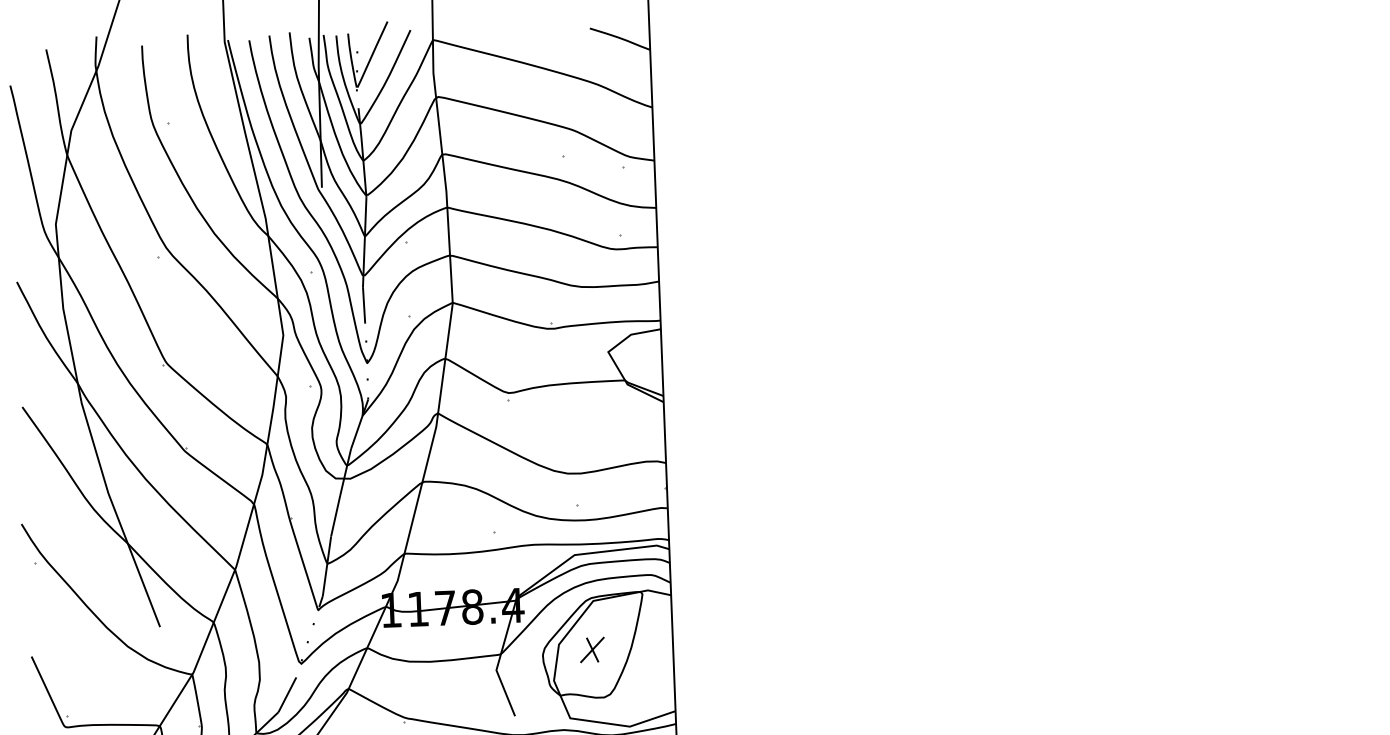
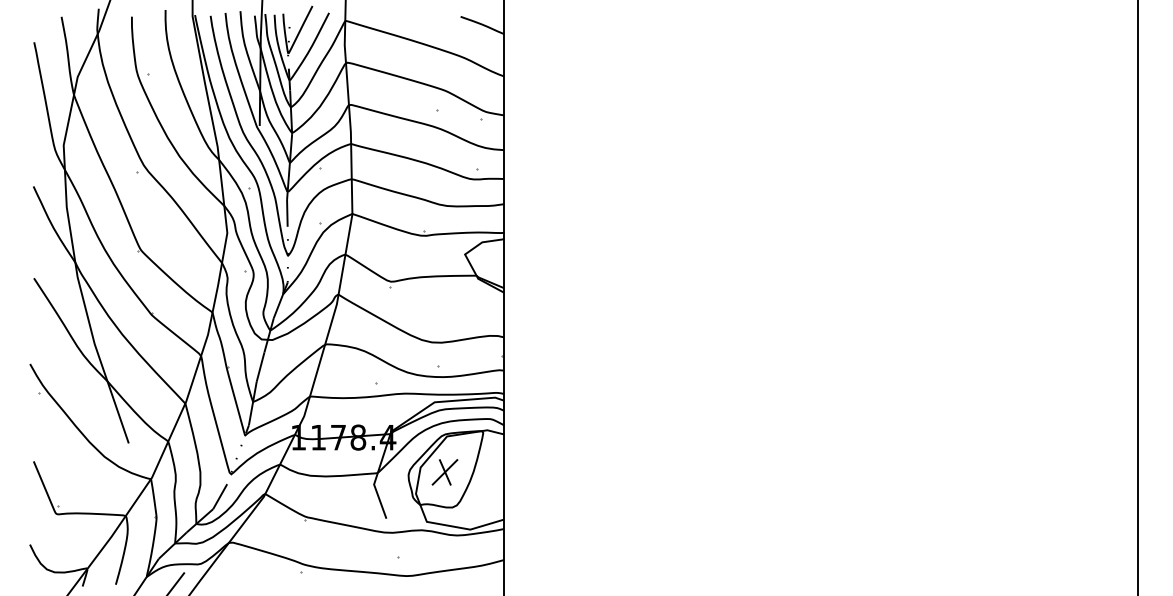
part: (591, 650) -> (444, 472), size x1.43

